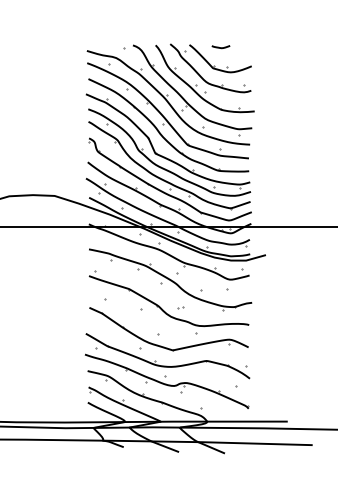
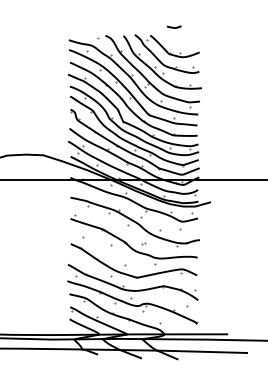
curve: (221, 47) -> (174, 27), moved

